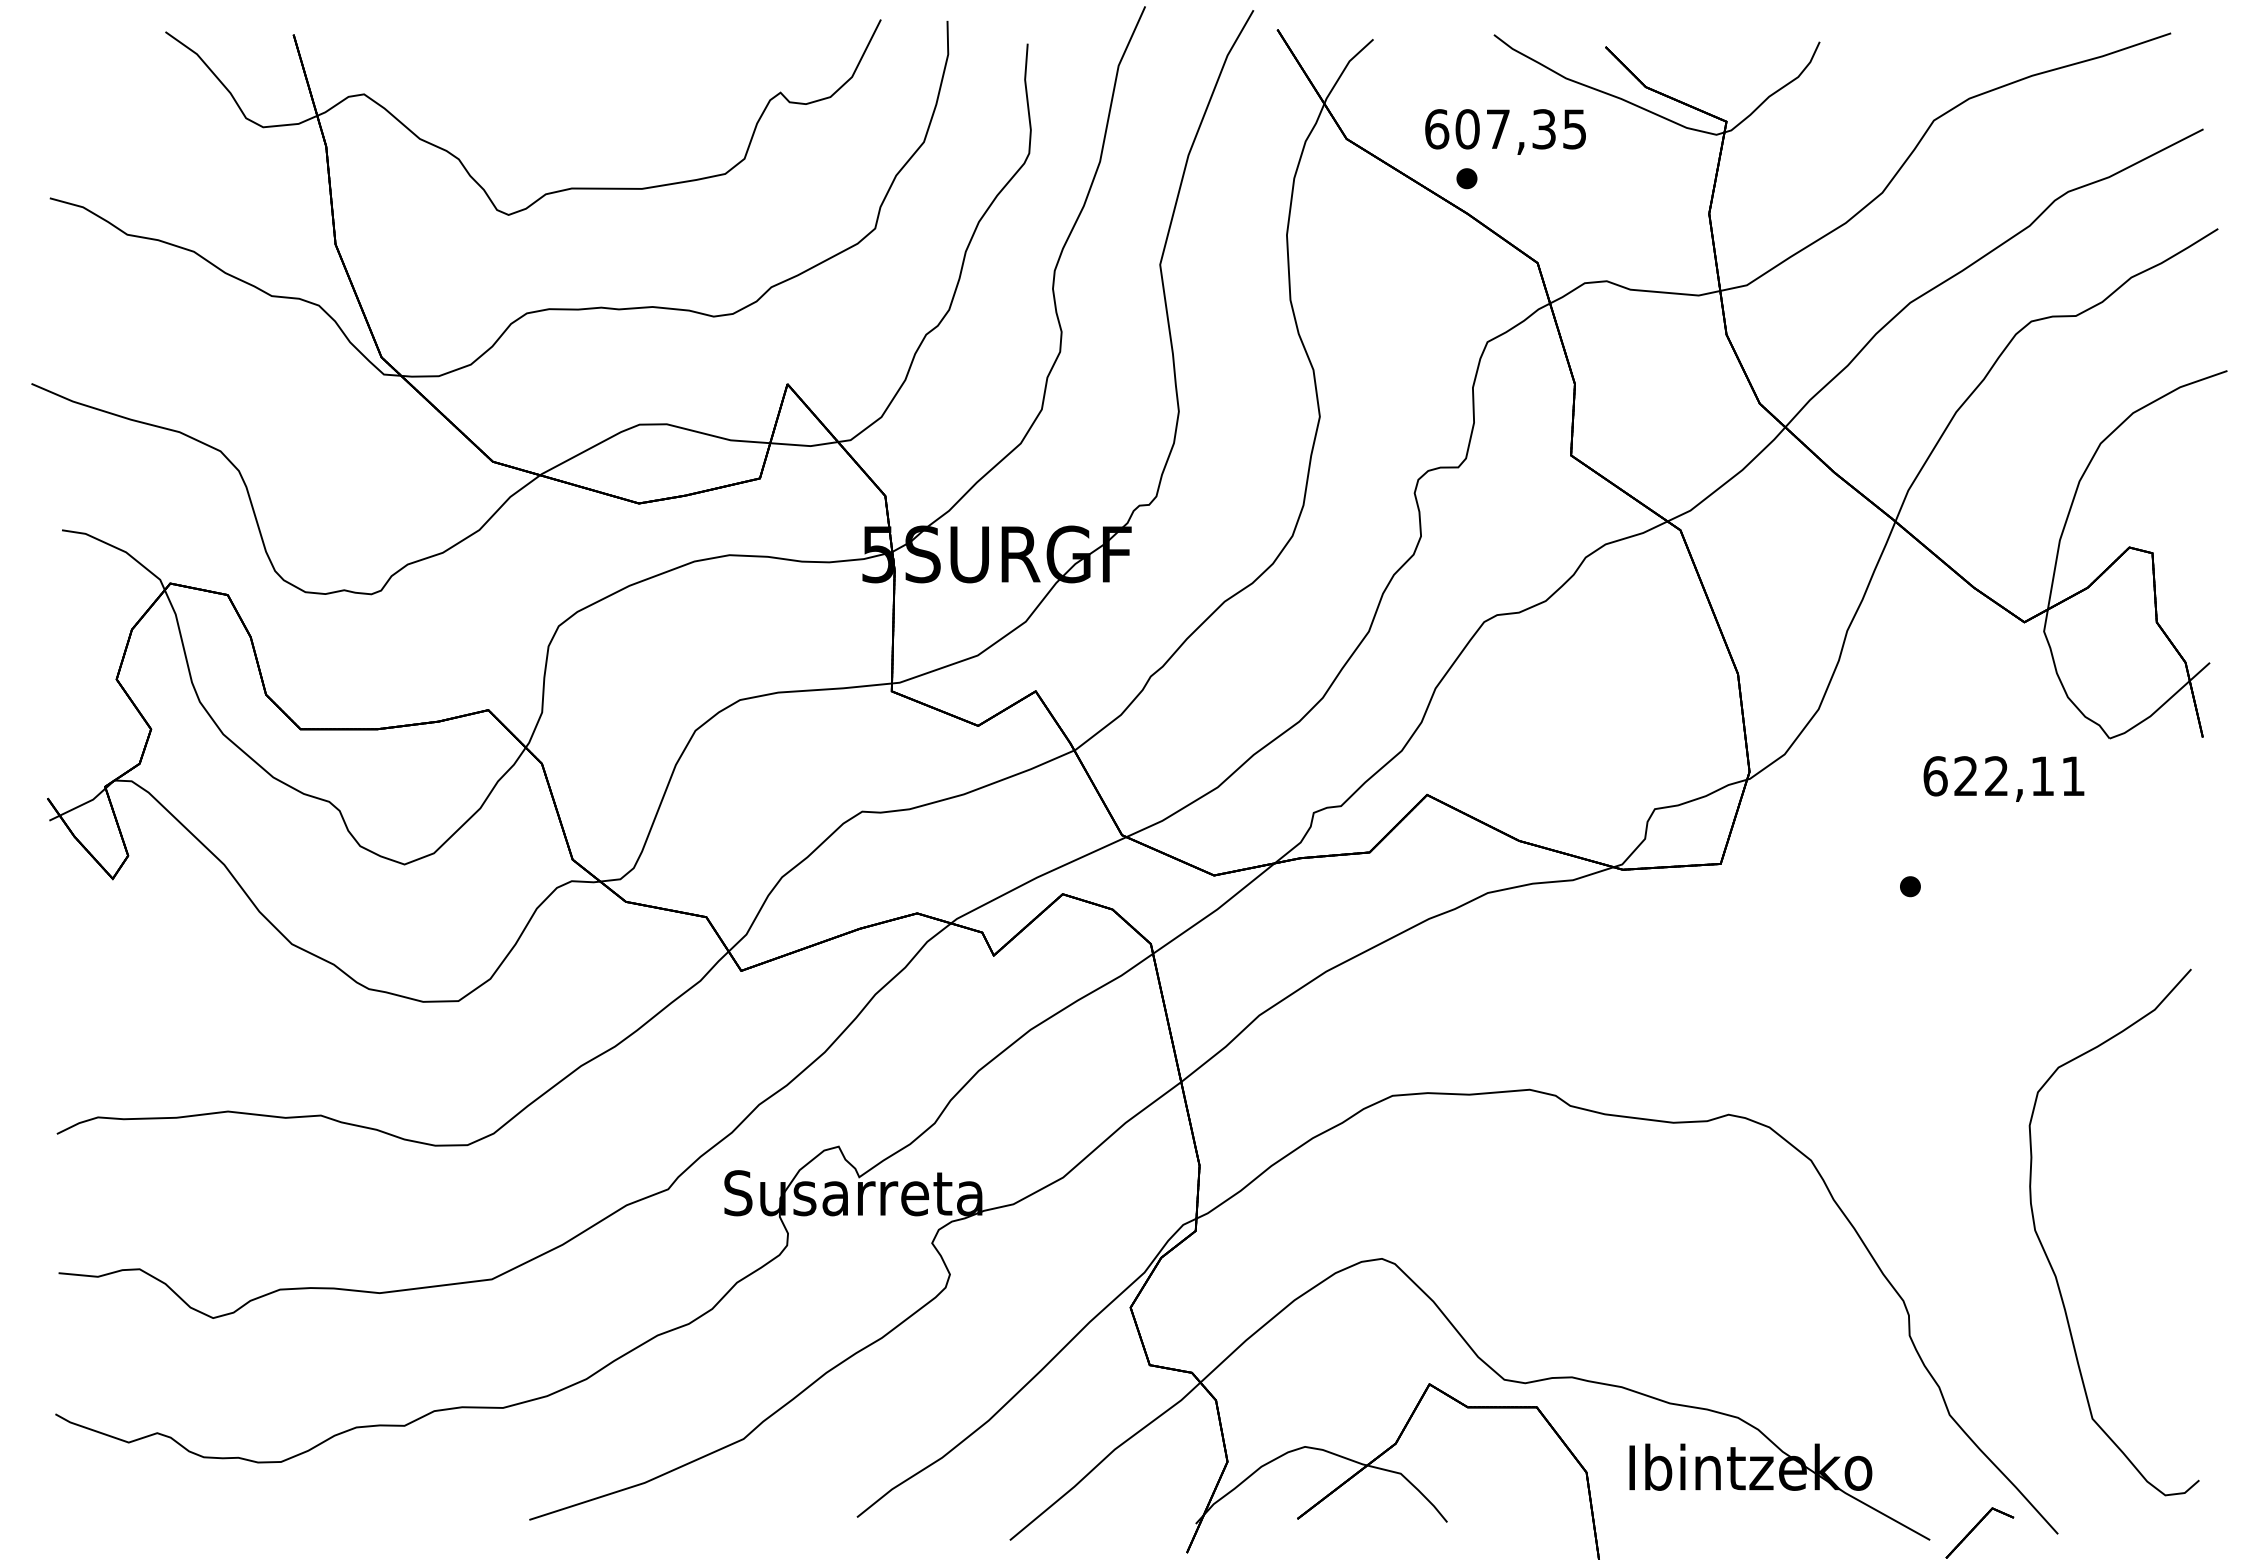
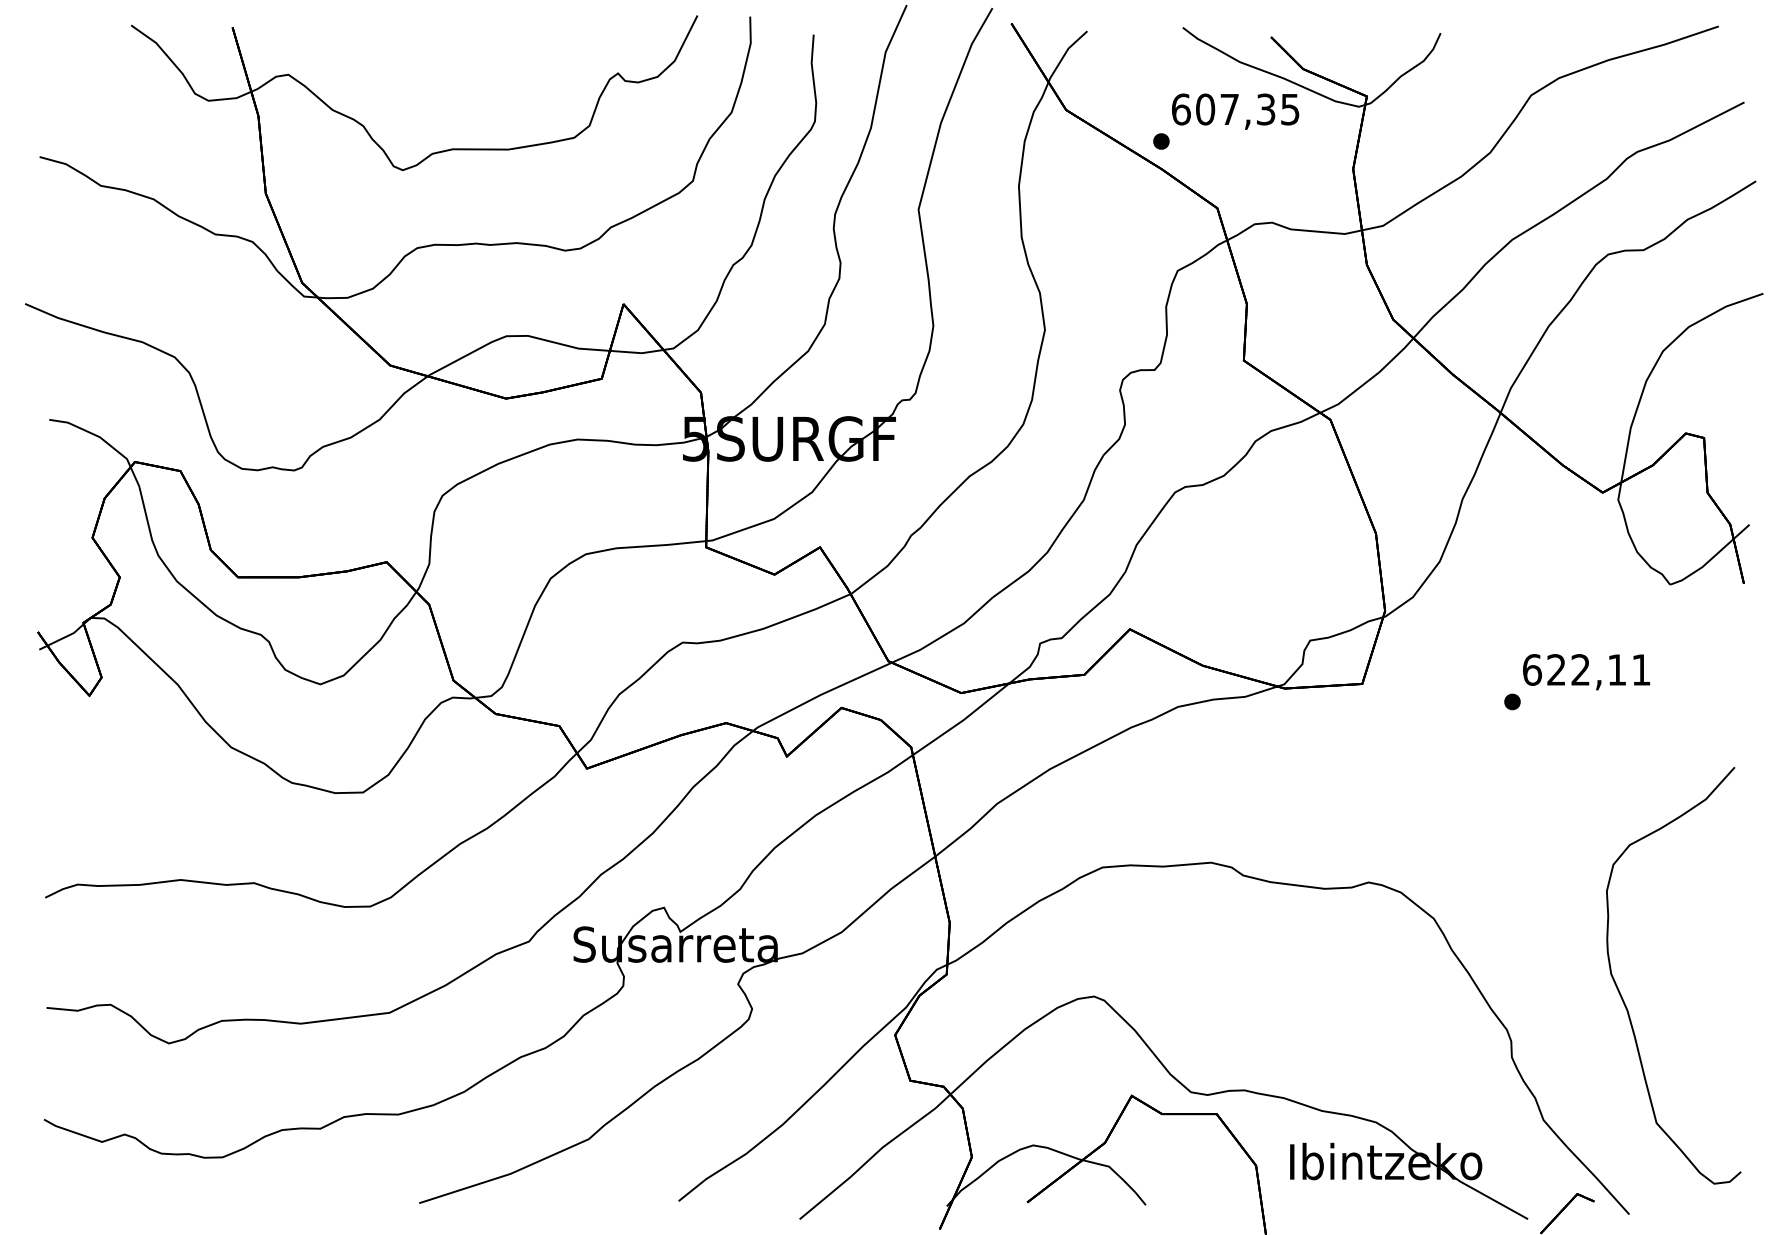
text: (1505, 131) -> (1235, 111), moved
text: (2003, 778) -> (1586, 671), moved

